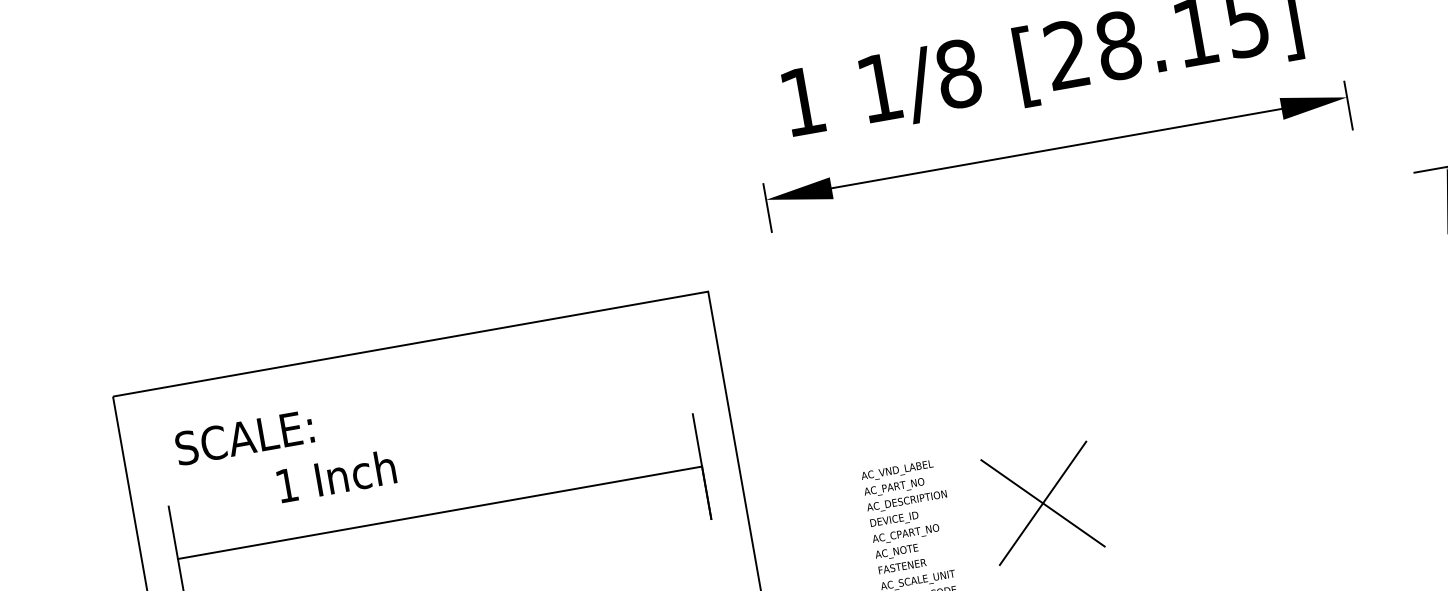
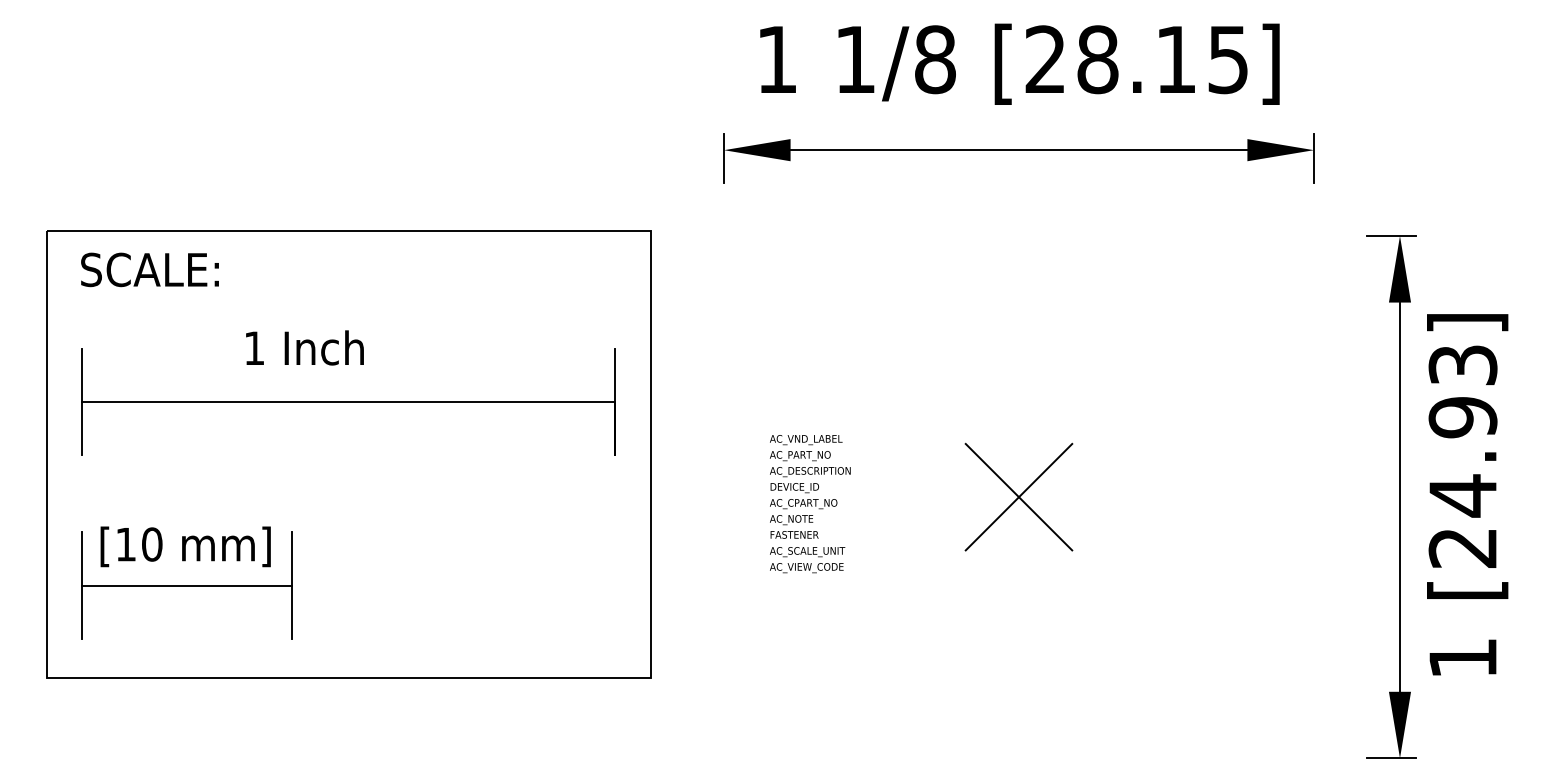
text: (243, 437) -> (149, 269), moved
text: (336, 476) -> (304, 347), moved
part: (1042, 502) -> (1018, 496), moved

